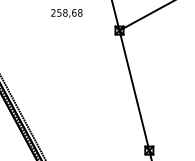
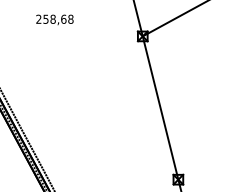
text: (66, 13) -> (54, 19), moved

